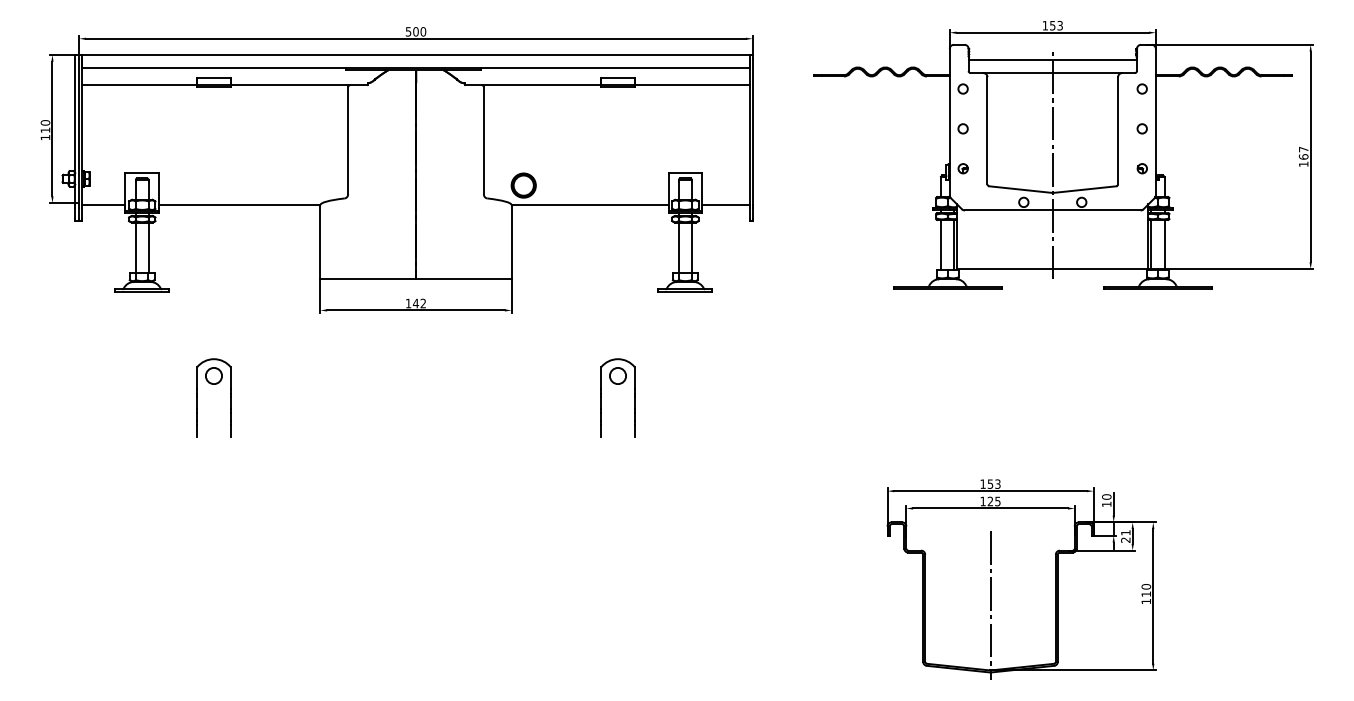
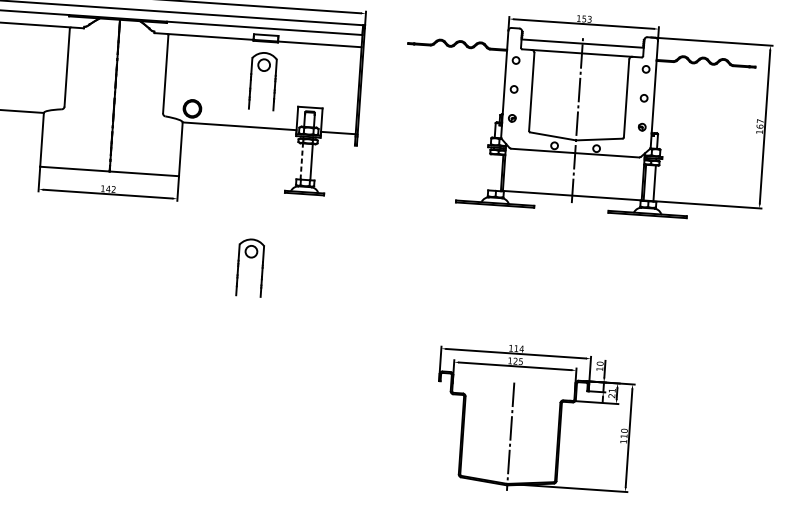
part: (617, 127) -> (263, 71), added
line: (941, 244) -> (492, 172), removed
line: (678, 247) -> (301, 161), solid -> dashed
text: (993, 483) -> (518, 348), 153 -> 114

